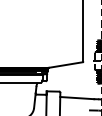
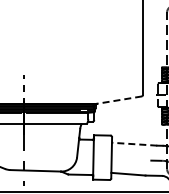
line: (65, 65) -> (118, 100), solid -> dashed
line: (77, 98) -> (134, 144), solid -> dashed

